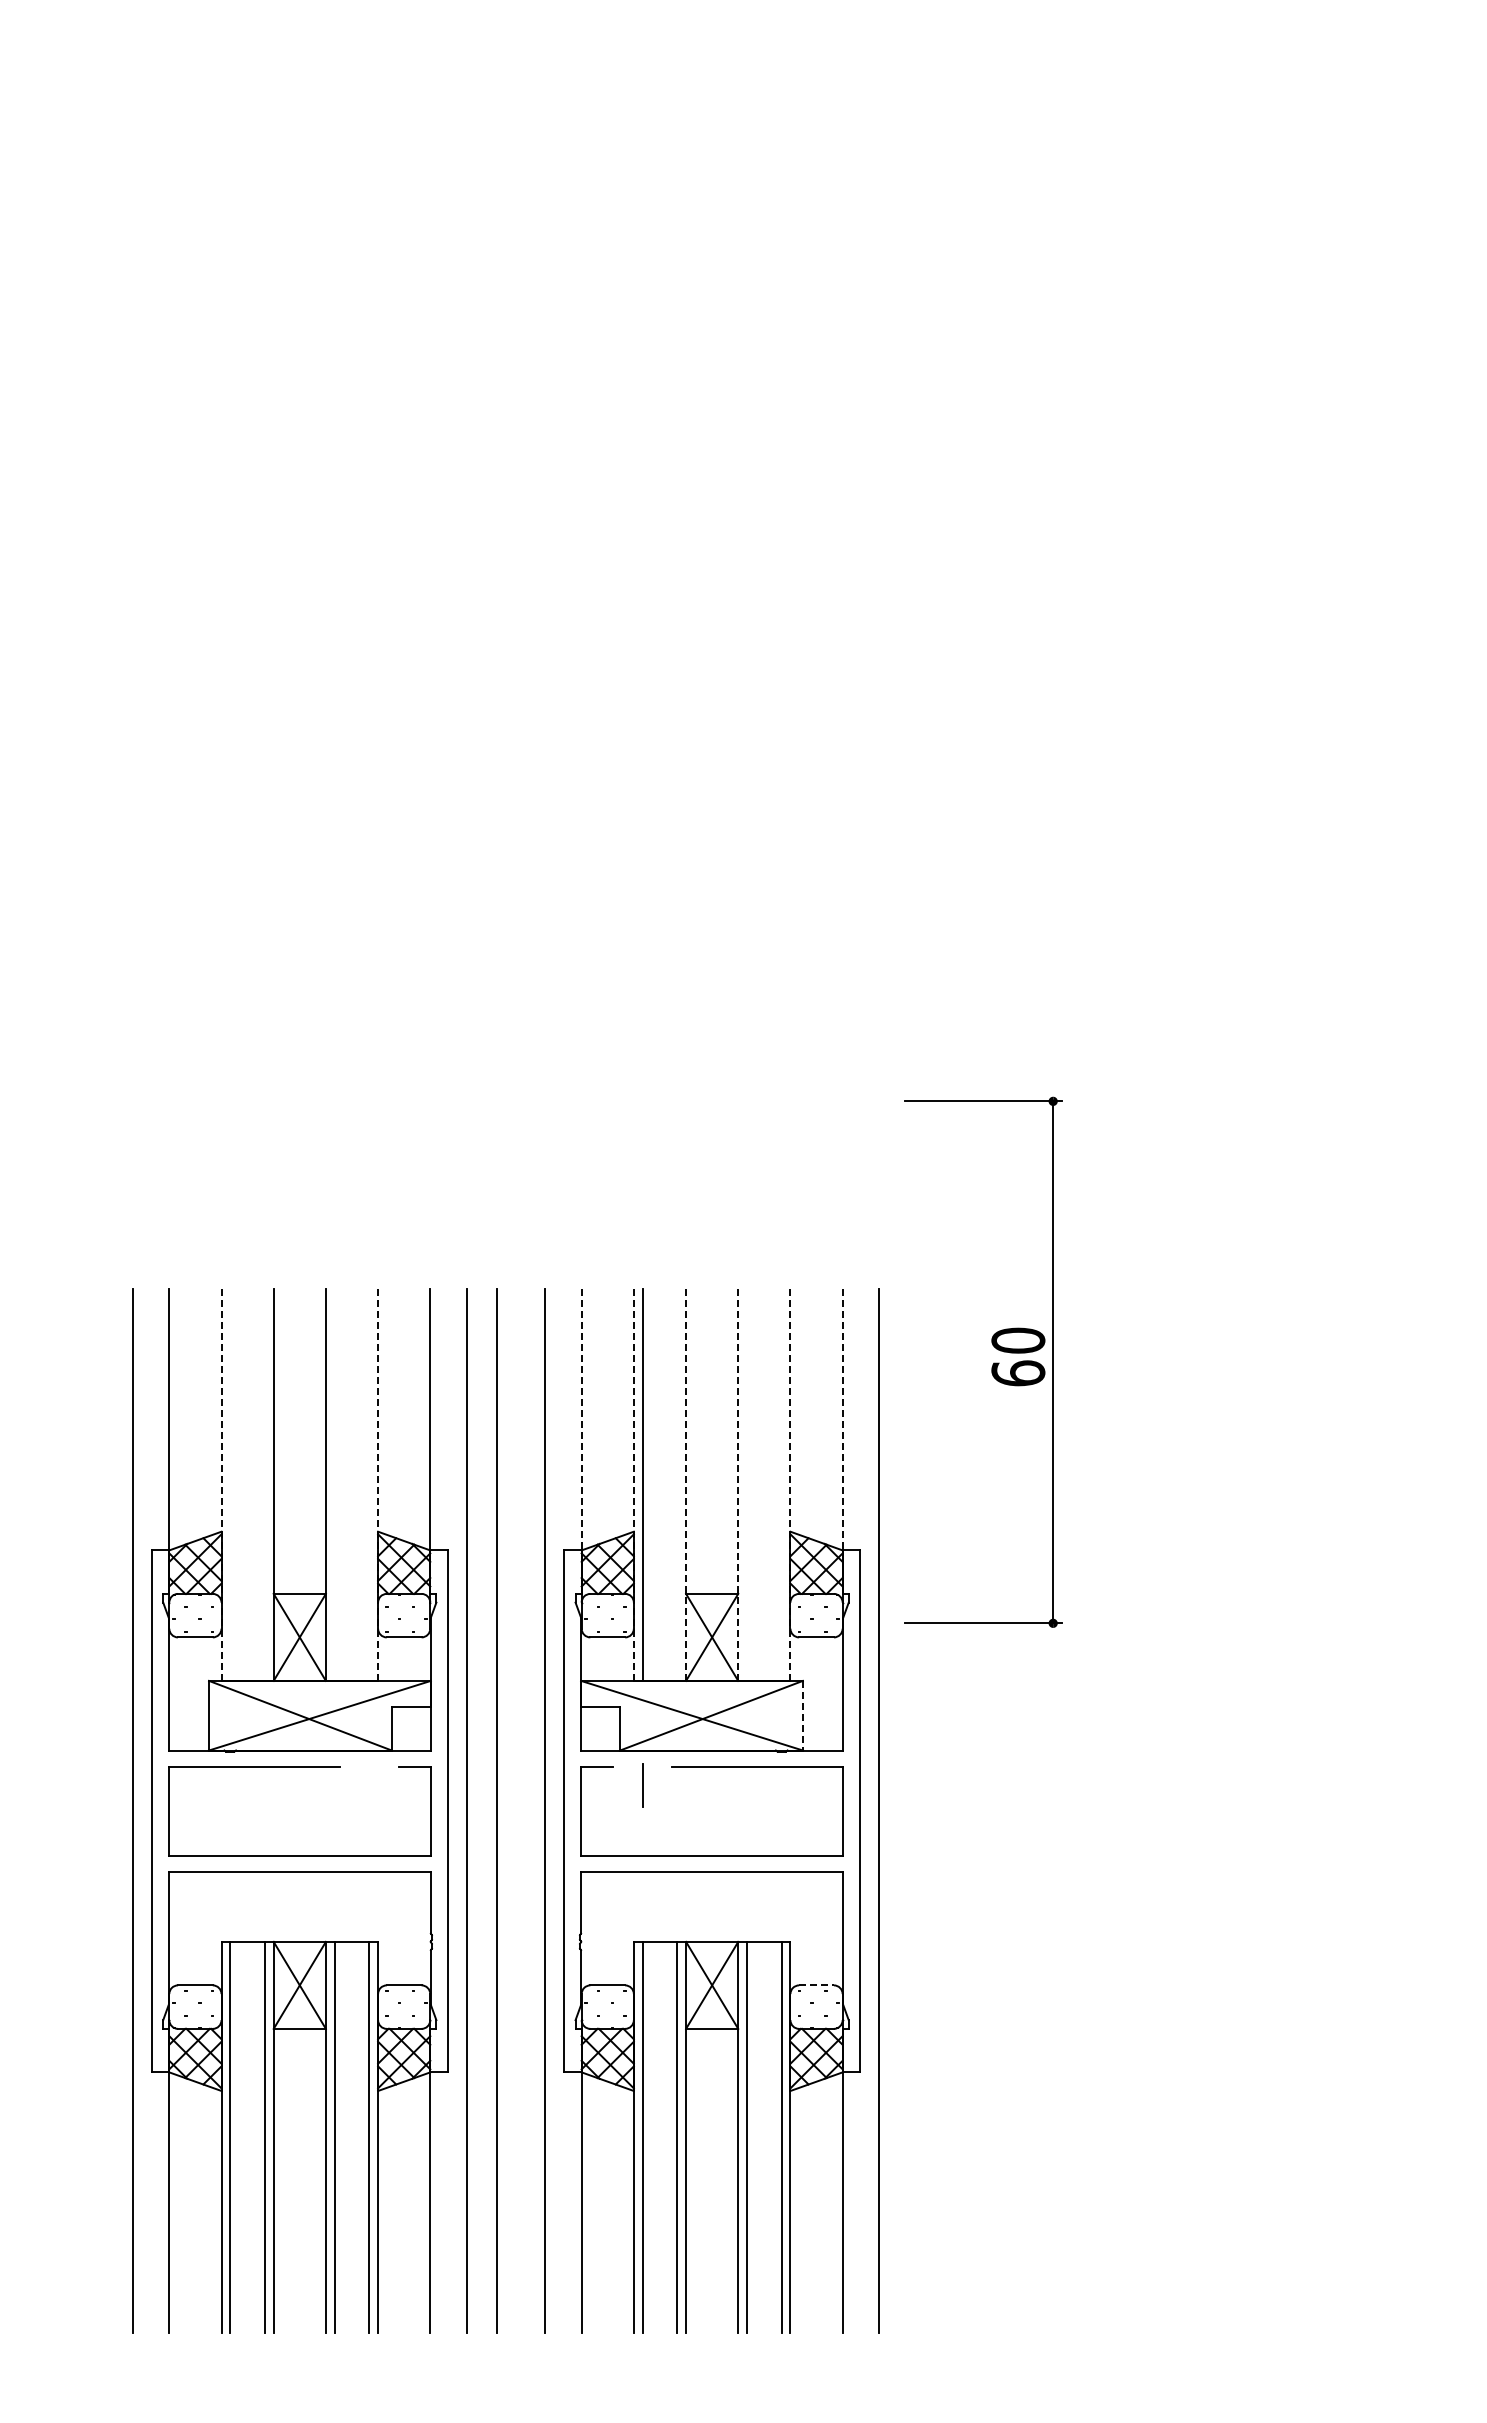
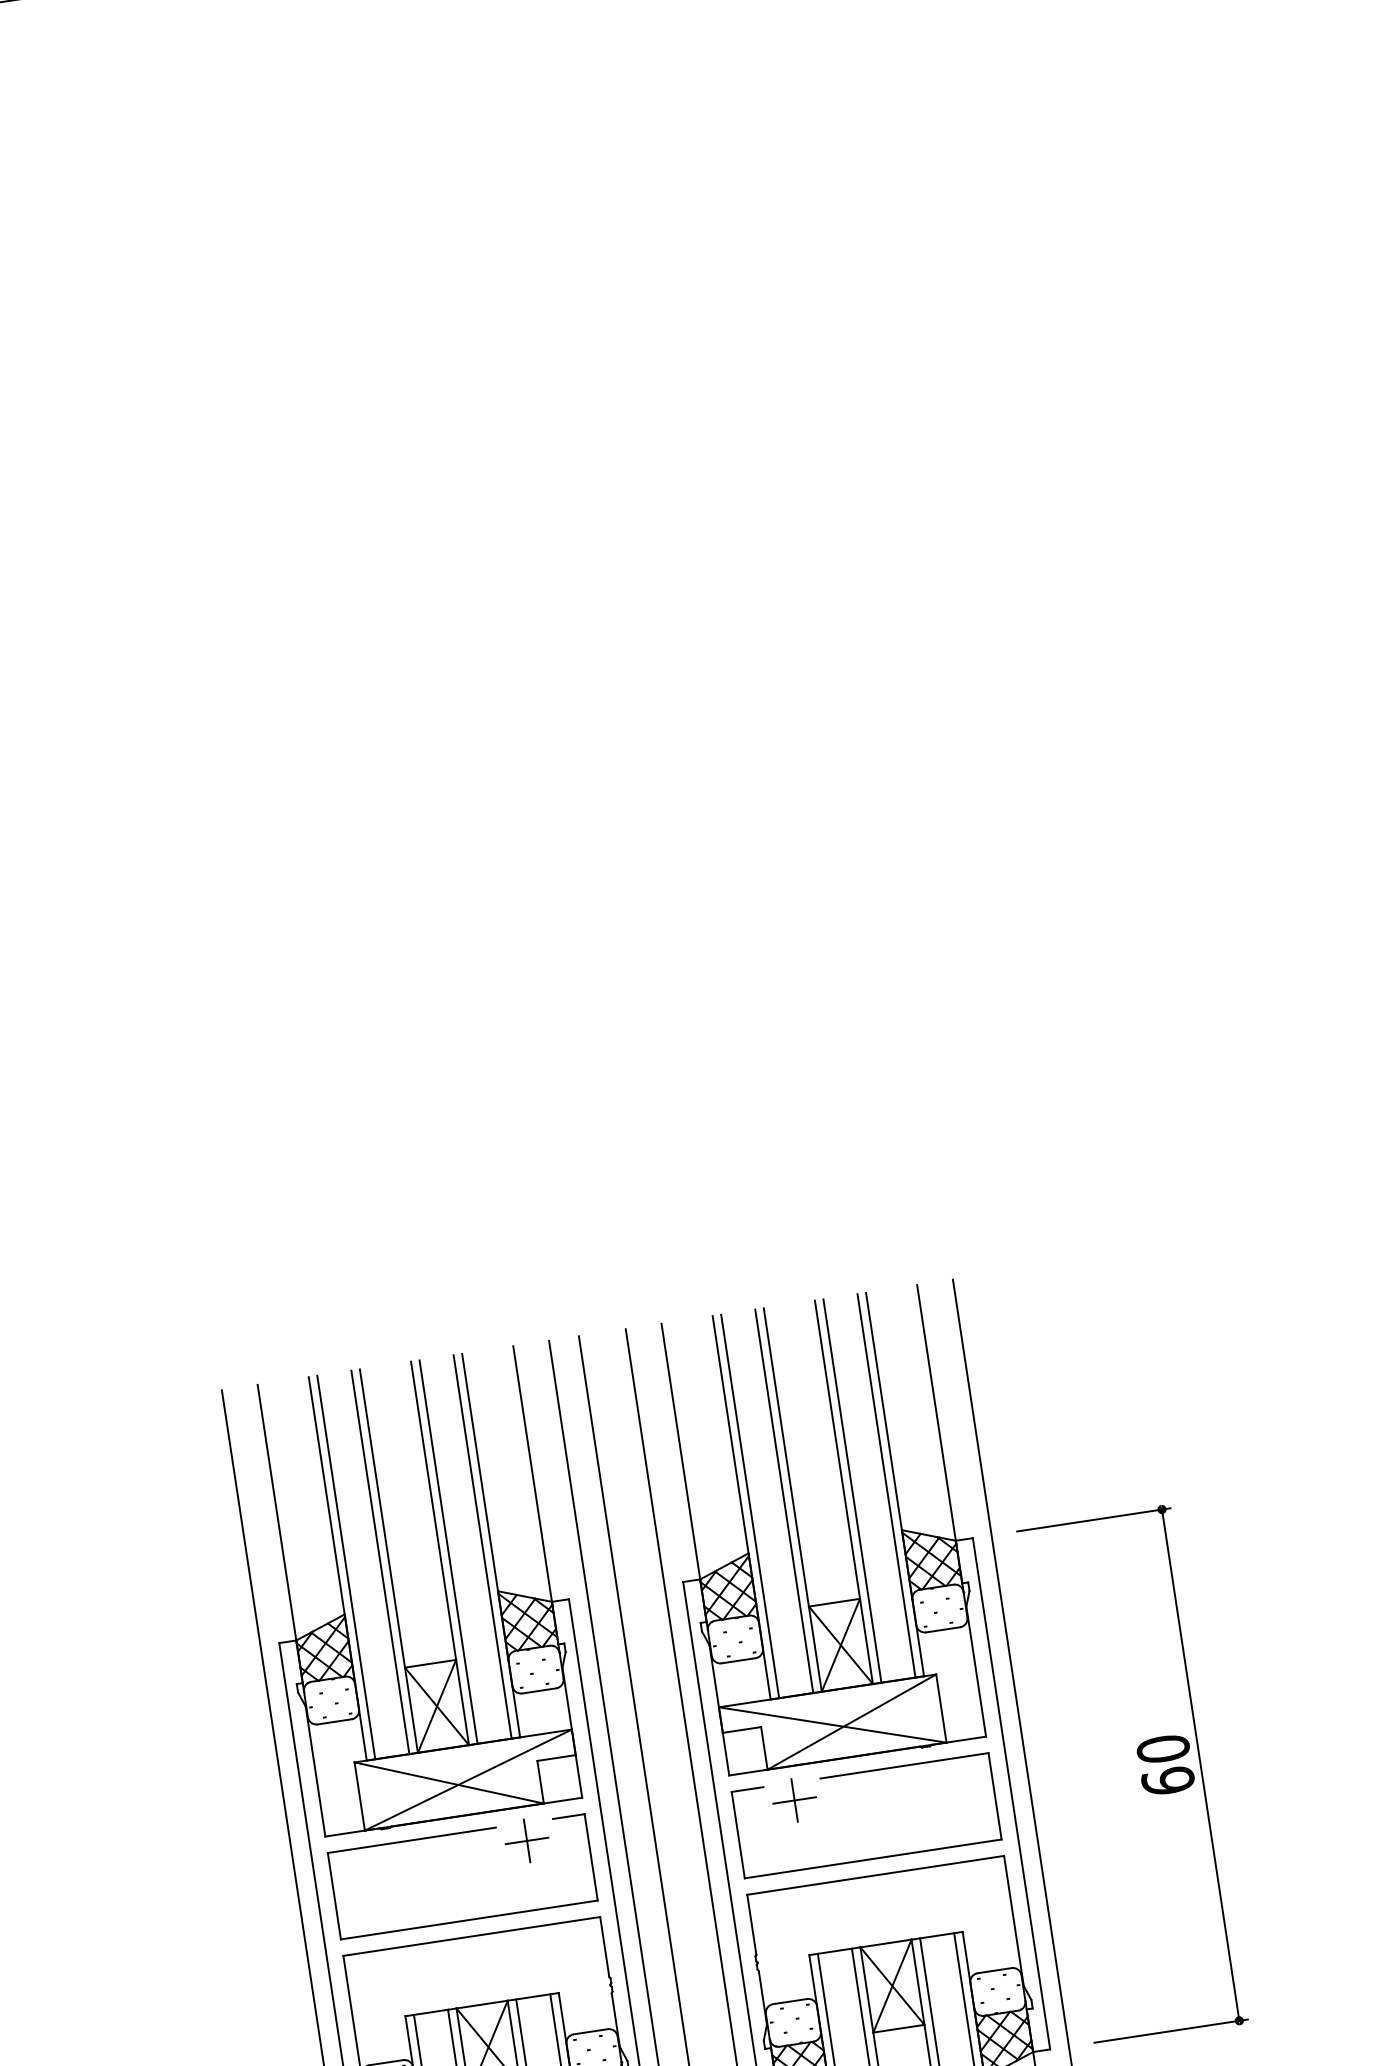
part: (992, 1364) -> (1141, 1776), moved
line: (581, 1422) -> (681, 1454), dashed -> solid
line: (842, 1422) -> (936, 1415), dashed -> solid
line: (230, 1484) -> (346, 1566), added
line: (265, 1484) -> (380, 1561), added
line: (334, 1484) -> (448, 1551), added
line: (369, 1484) -> (482, 1546), added
line: (677, 1484) -> (784, 1500), added
line: (746, 1484) -> (851, 1490), added
line: (781, 1484) -> (886, 1485), added
line: (221, 1485) -> (337, 1569), dashed -> solid
line: (378, 1485) -> (491, 1545), dashed -> solid
line: (633, 1485) -> (741, 1508), dashed -> solid
line: (686, 1485) -> (793, 1500), dashed -> solid
line: (738, 1485) -> (844, 1492), dashed -> solid
line: (790, 1485) -> (895, 1484), dashed -> solid
line: (802, 1715) -> (940, 1708), dashed -> solid
part: (369, 1785) -> (527, 1841), added
line: (642, 1785) -> (794, 1800), added
line: (817, 1985) -> (995, 1970), dashed -> solid

